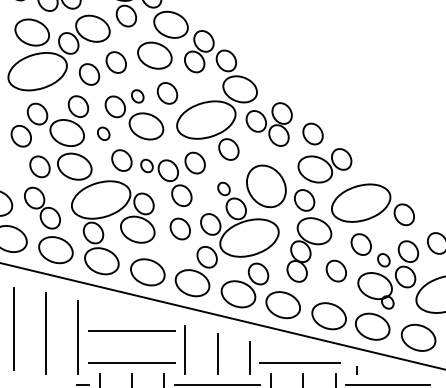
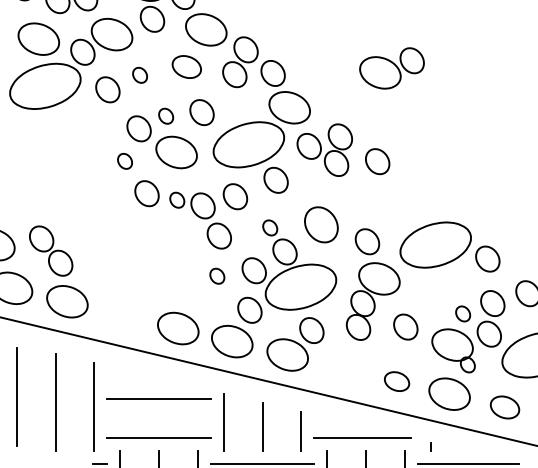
part: (154, 55) -> (186, 66), size x0.7
part: (115, 62) -> (139, 75), size x0.6
part: (324, 165) -> (391, 68), moved
part: (82, 185) -> (99, 223), removed
part: (266, 186) -> (321, 224), size x0.7
part: (179, 228) -> (216, 275), size x0.6
part: (360, 244) -> (434, 294), removed
part: (282, 305) -> (340, 368), removed
part: (328, 316) -> (396, 381), size x0.6
part: (418, 337) -> (504, 407), size x0.7

